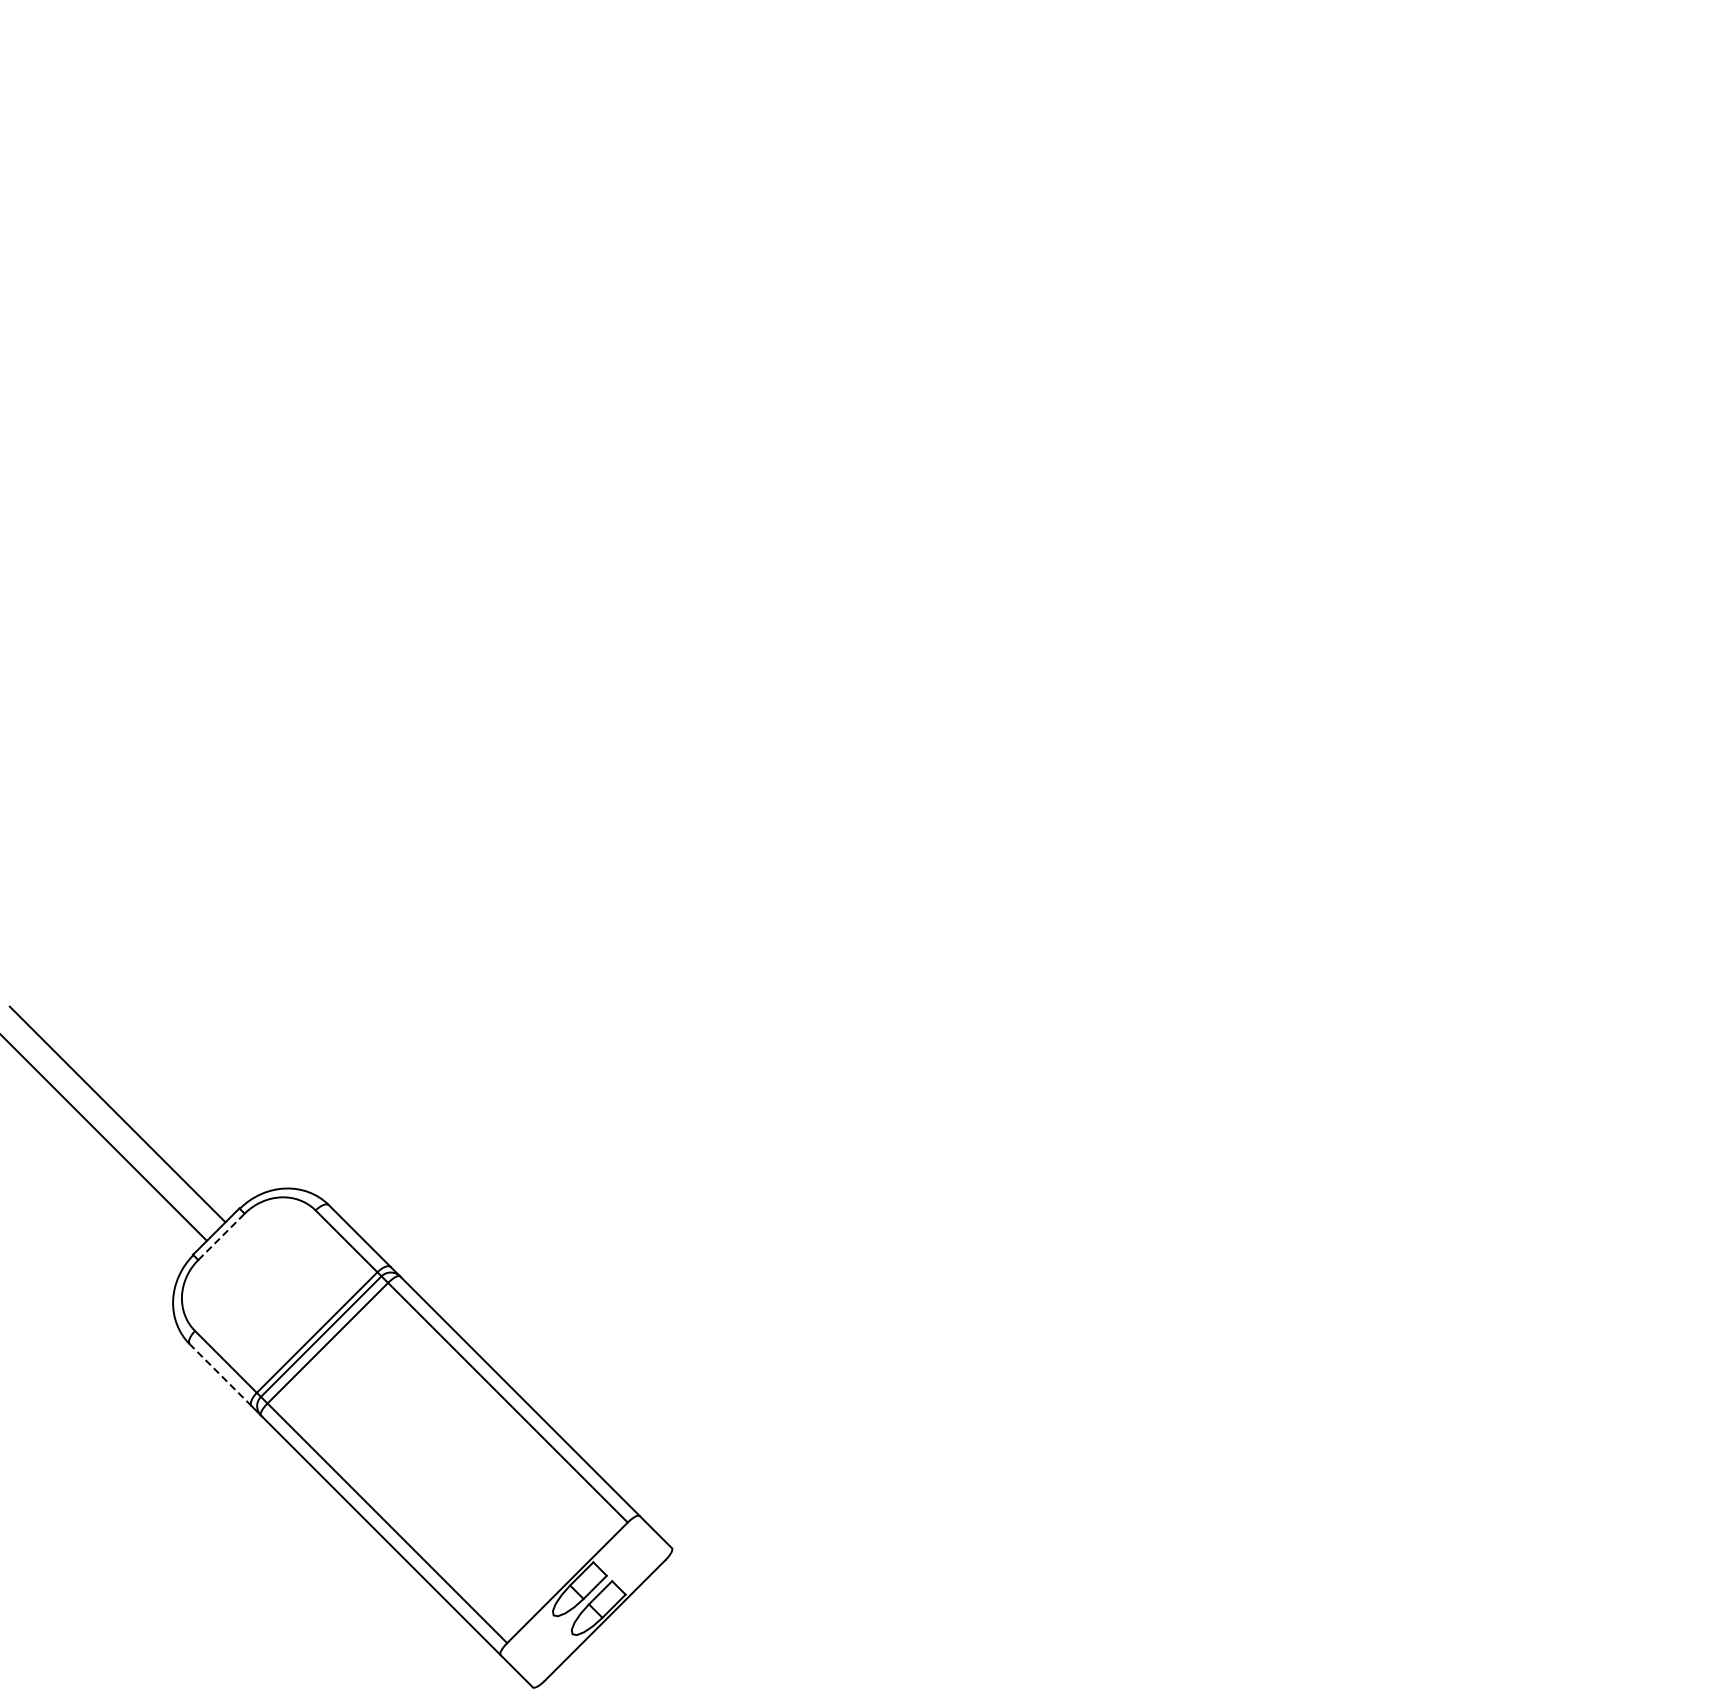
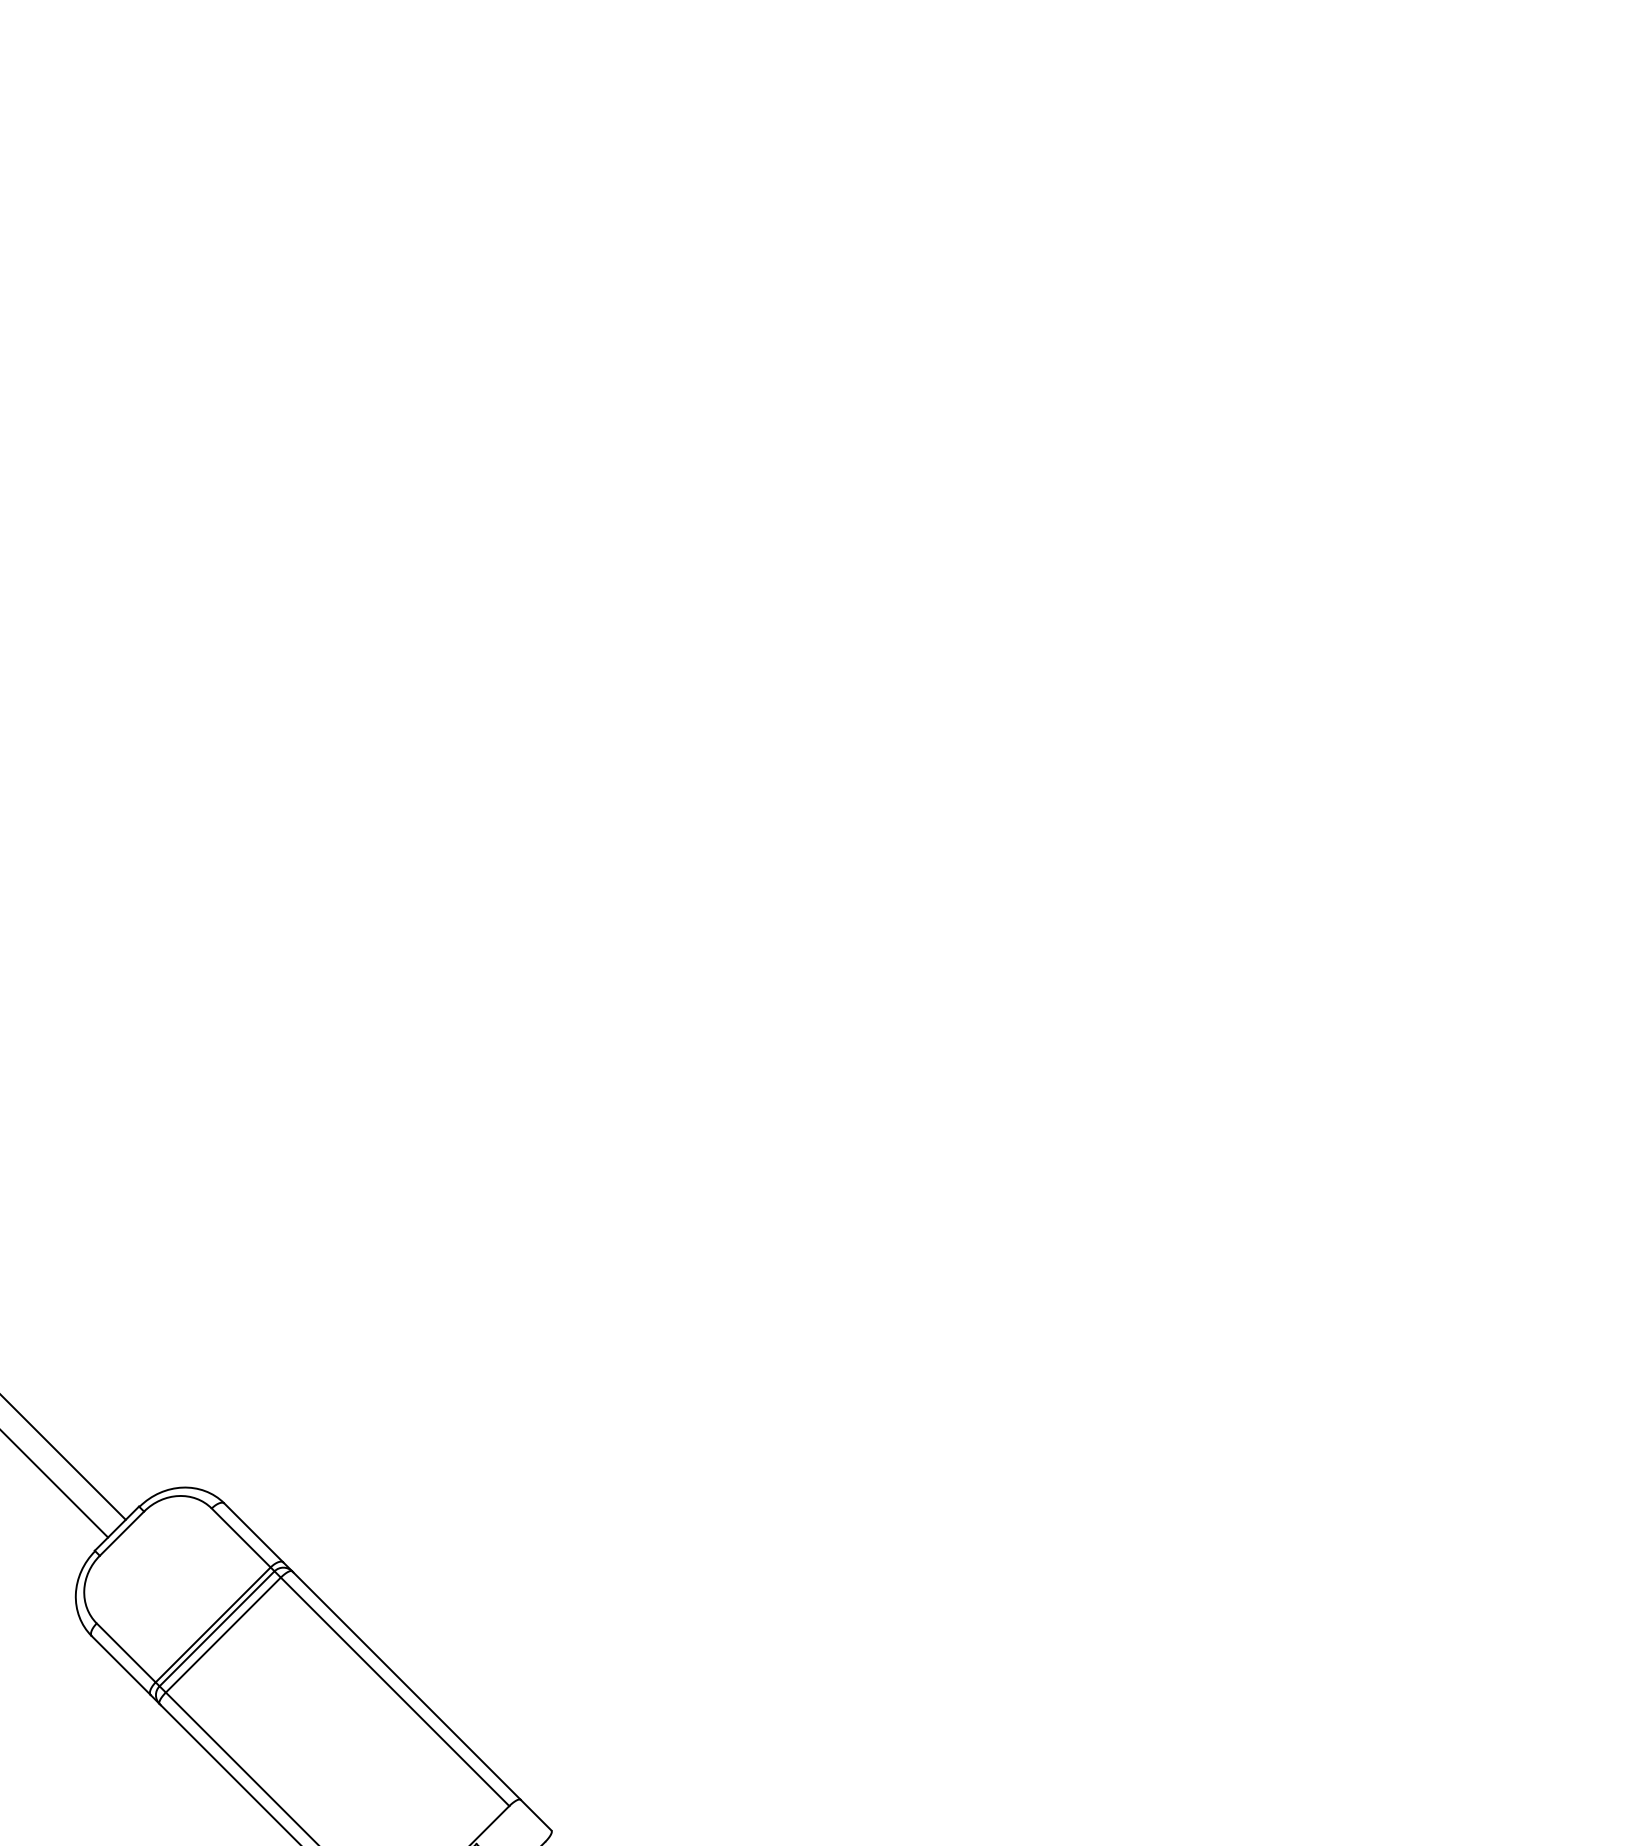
line: (222, 1236) -> (122, 1533), dashed -> solid
line: (221, 1375) -> (121, 1665), dashed -> solid

